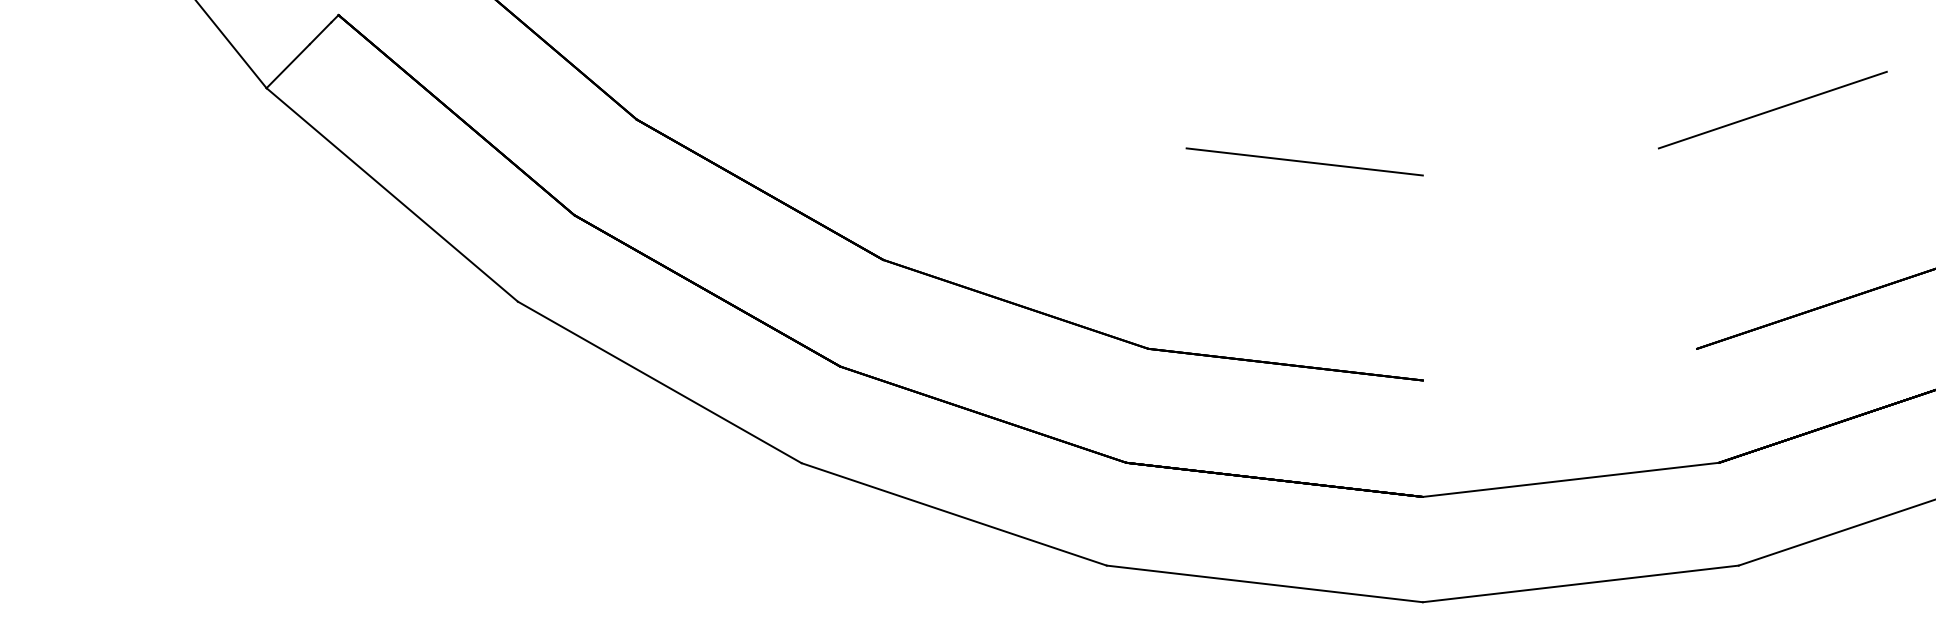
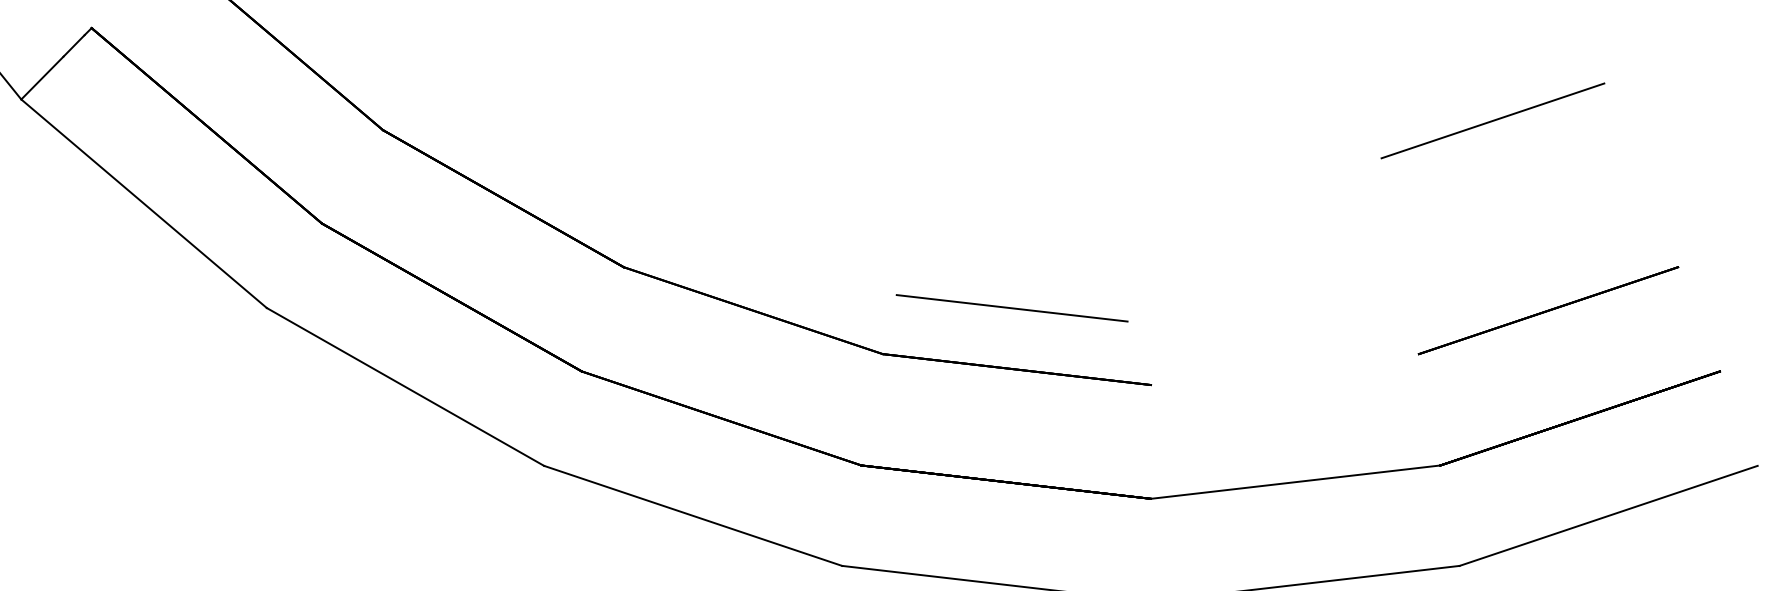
line: (1304, 161) -> (1011, 307), moved

